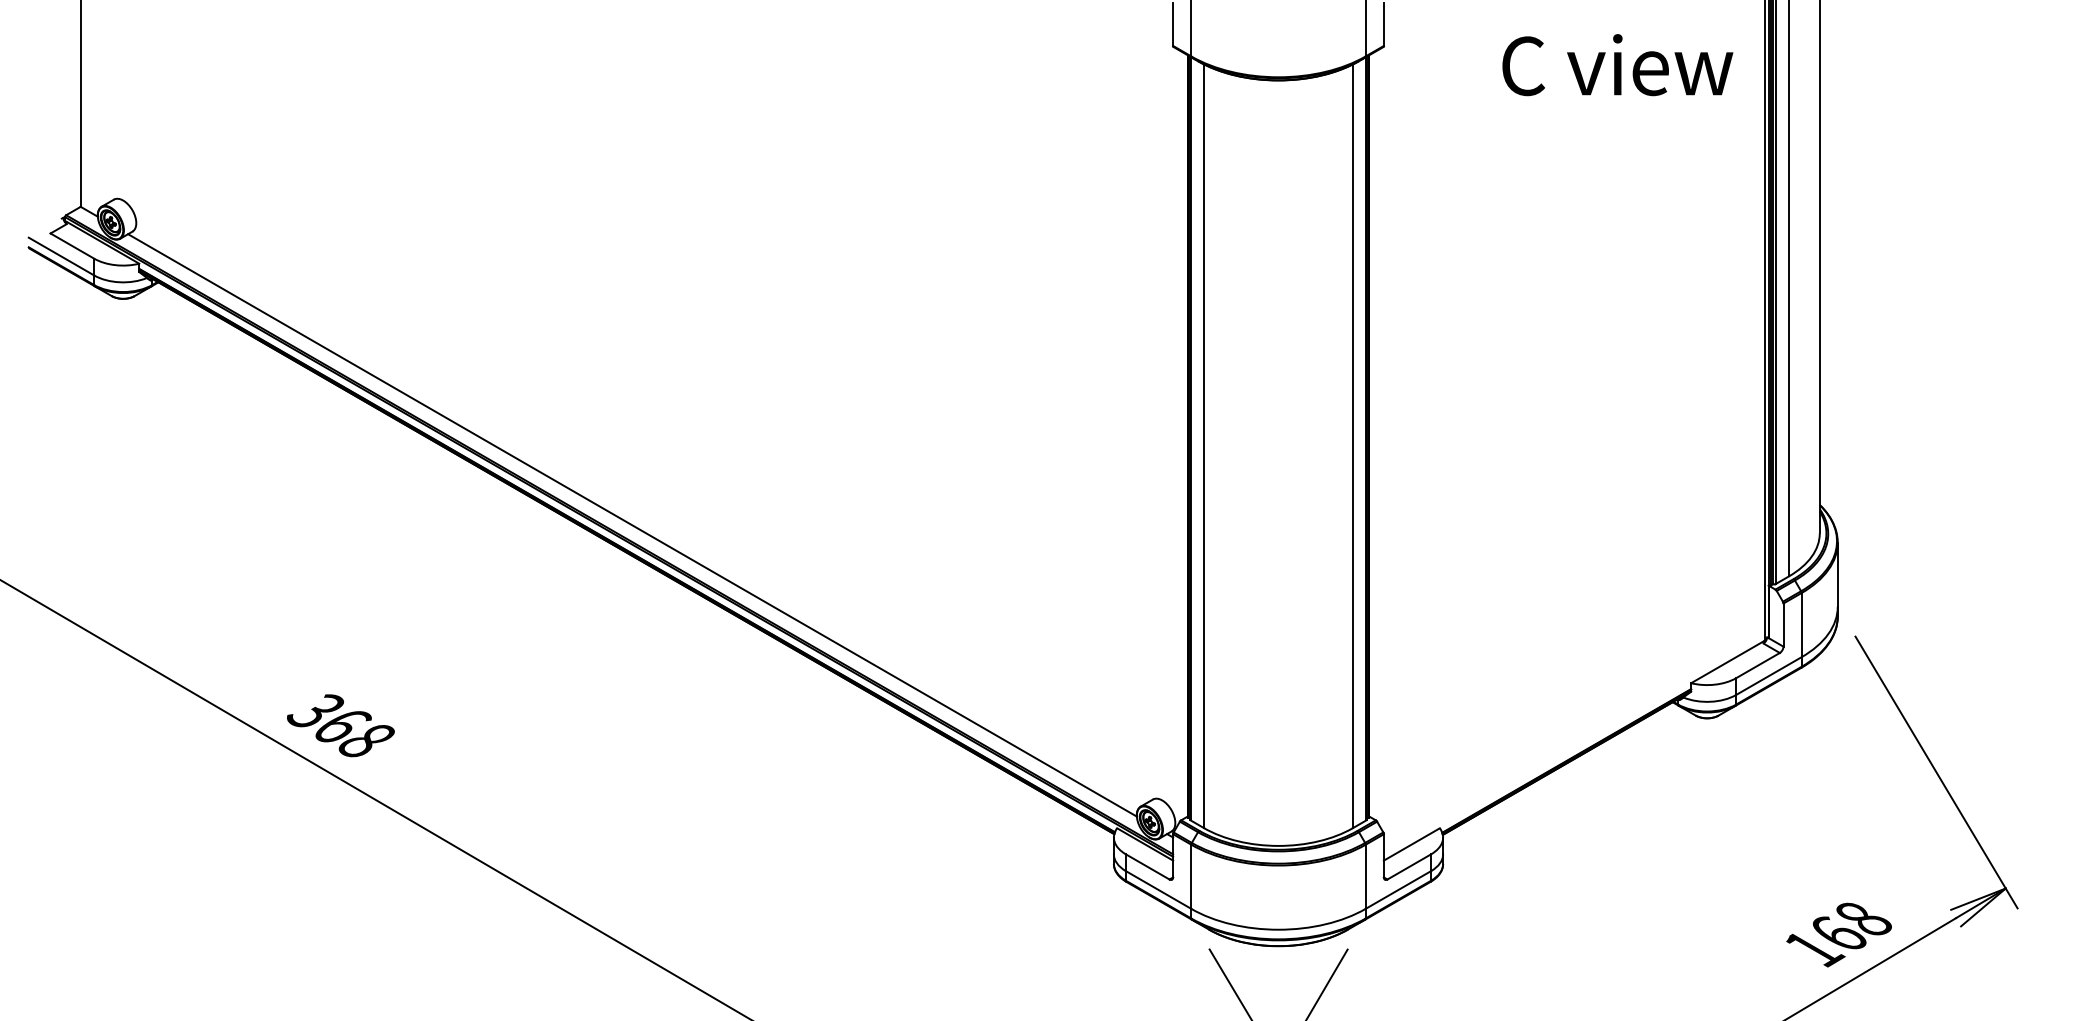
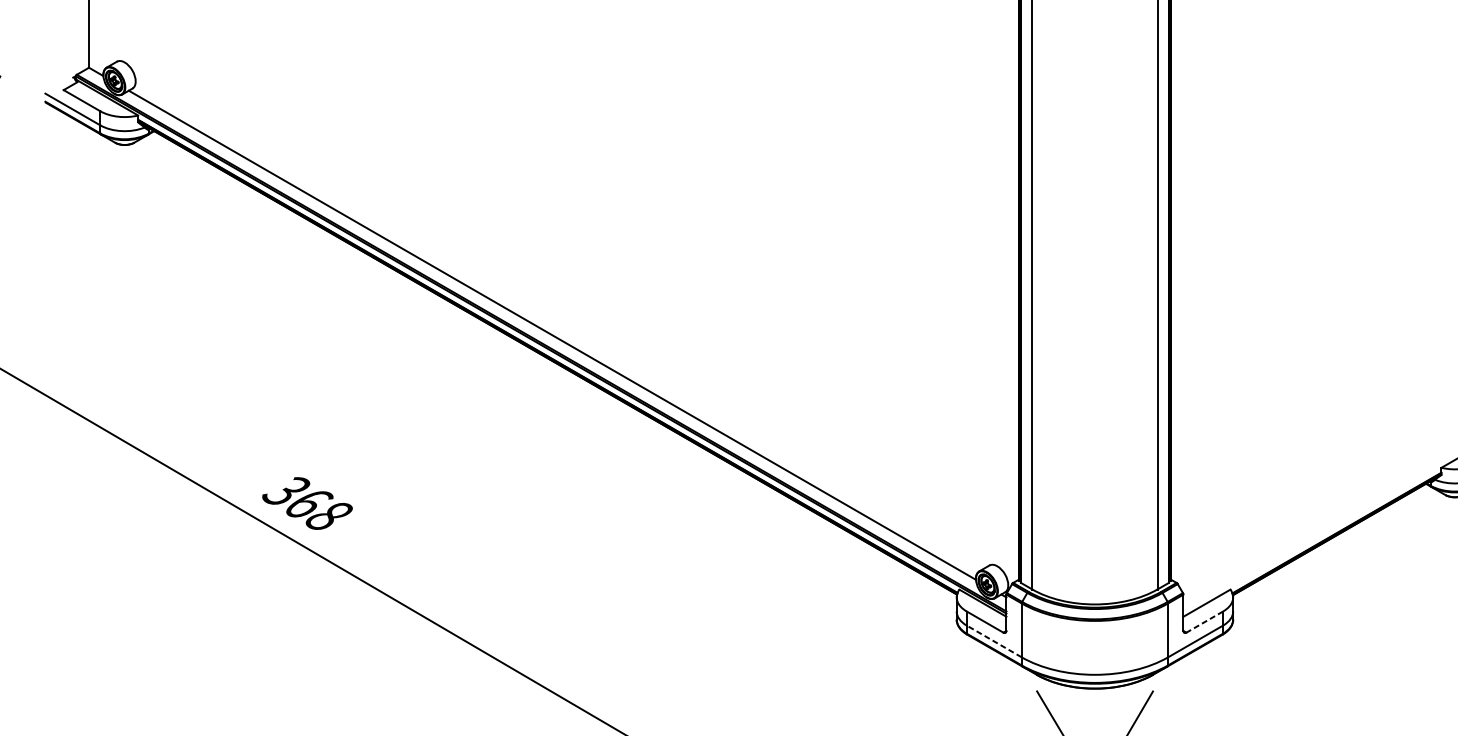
line: (1408, 867) -> (1204, 622), solid -> dashed
line: (1158, 890) -> (994, 641), solid -> dashed

